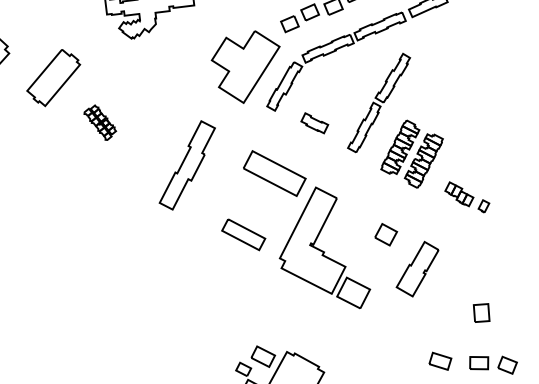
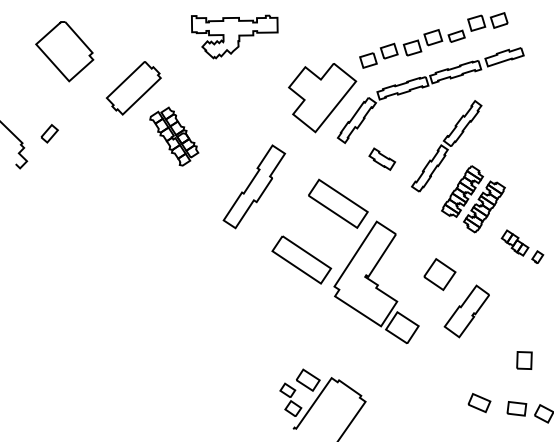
part: (100, 122) -> (174, 136), size x1.67
part: (243, 234) -> (301, 259), size x1.43
part: (385, 234) -> (439, 274), size x1.43

